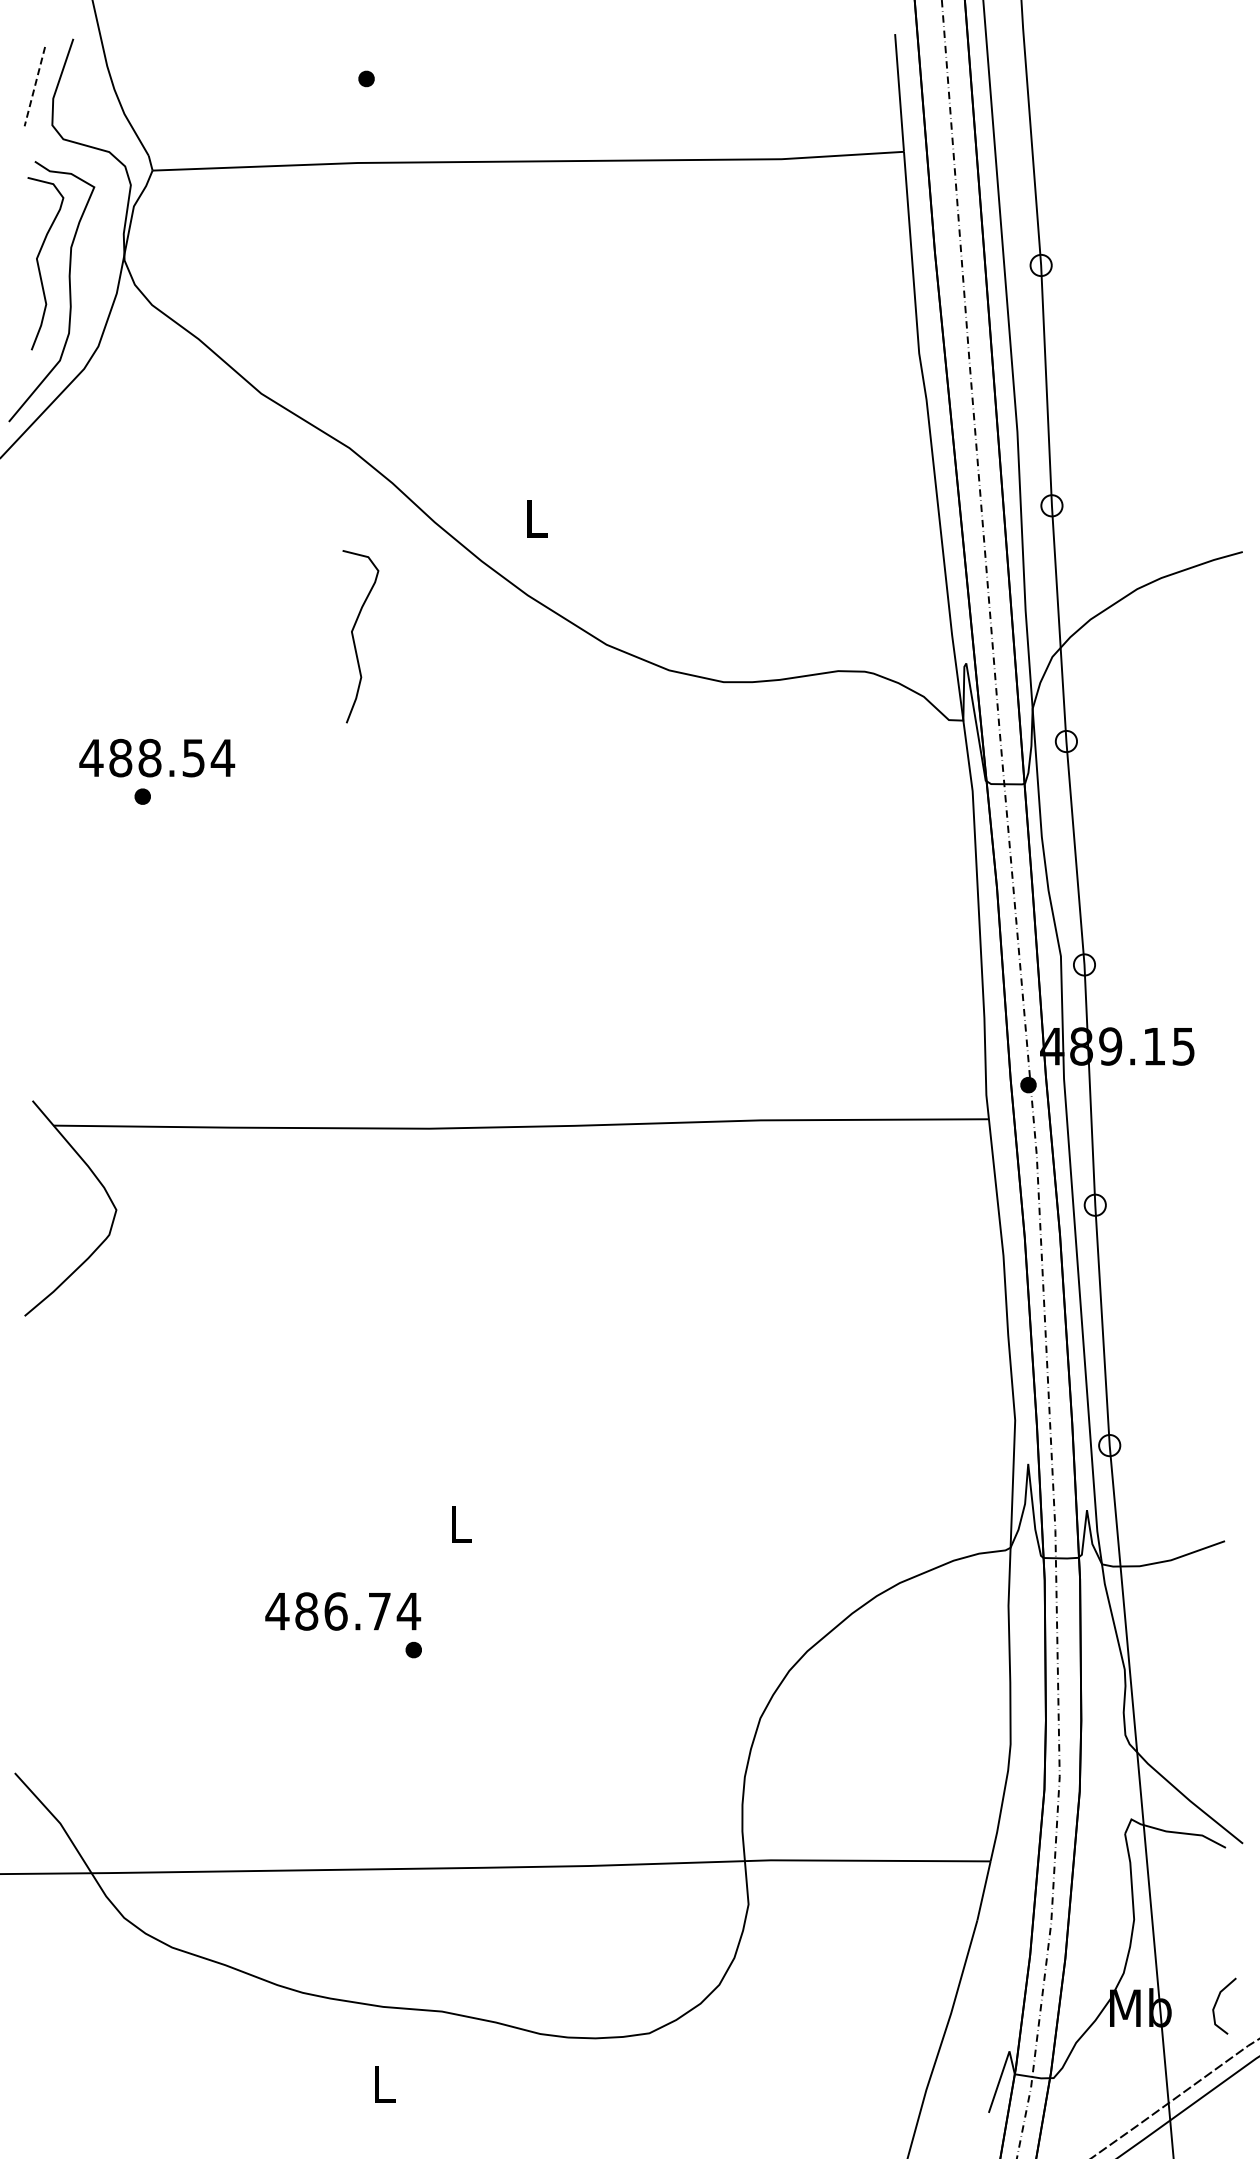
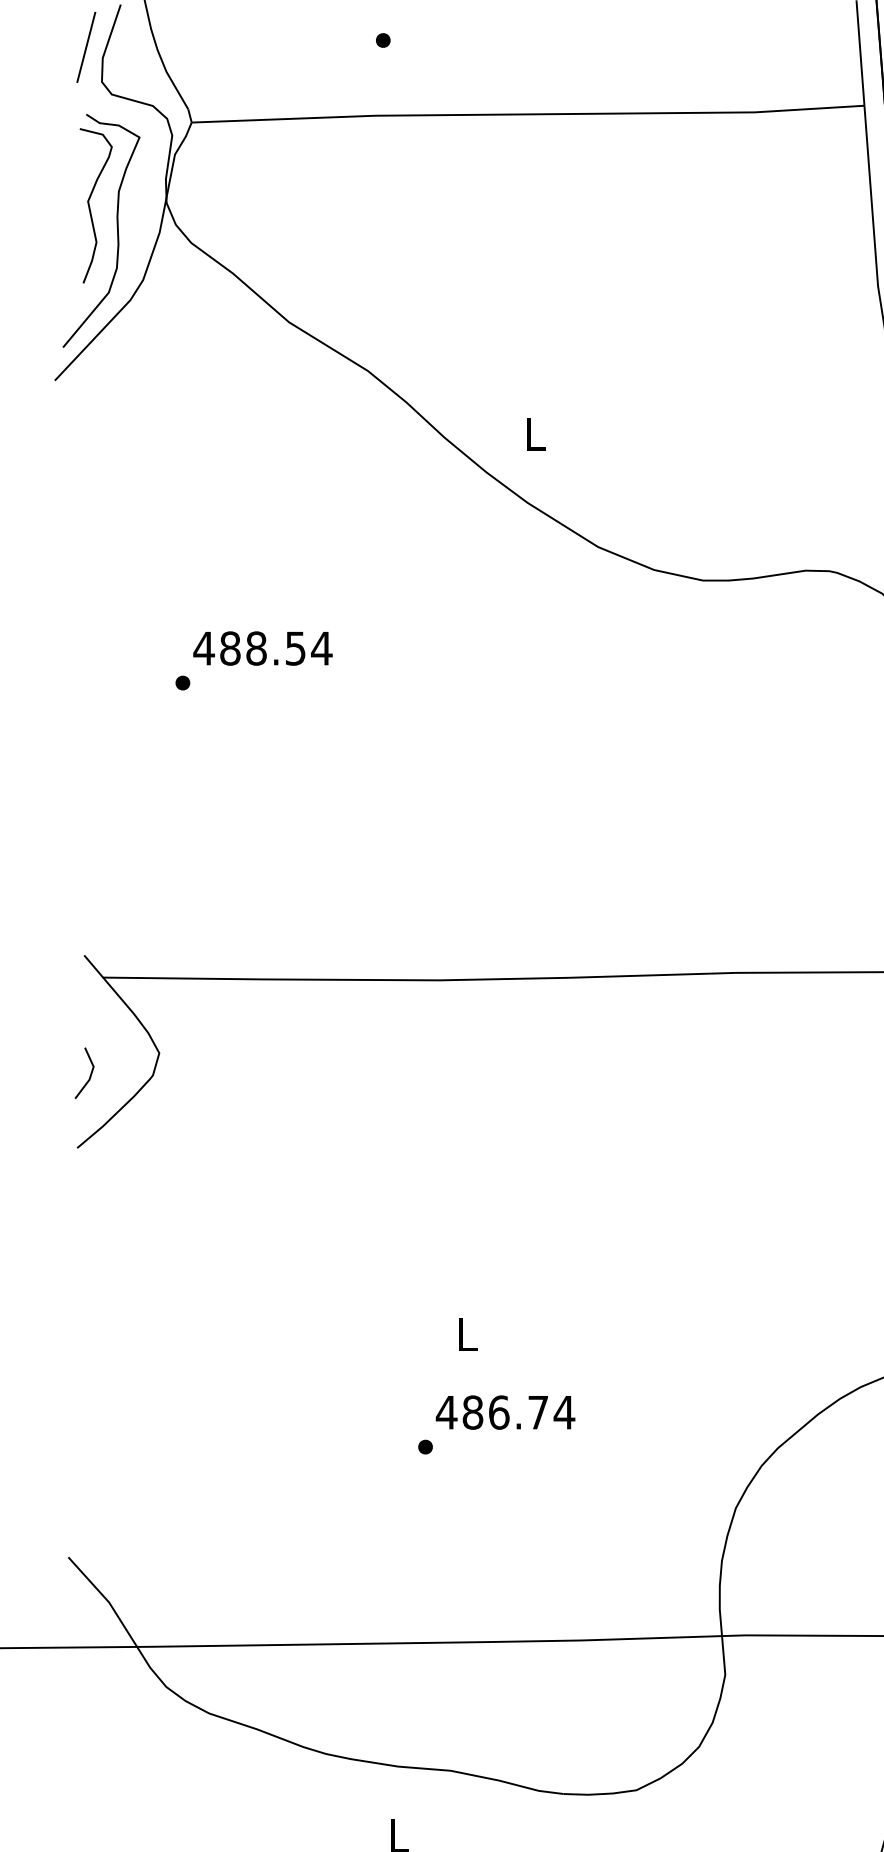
line: (34, 86) -> (85, 47), dashed -> solid
curve: (354, 638) -> (372, 541), removed
text: (157, 757) -> (263, 648), moved
line: (38, 1235) -> (89, 1075), added
text: (343, 1611) -> (505, 1412), moved

